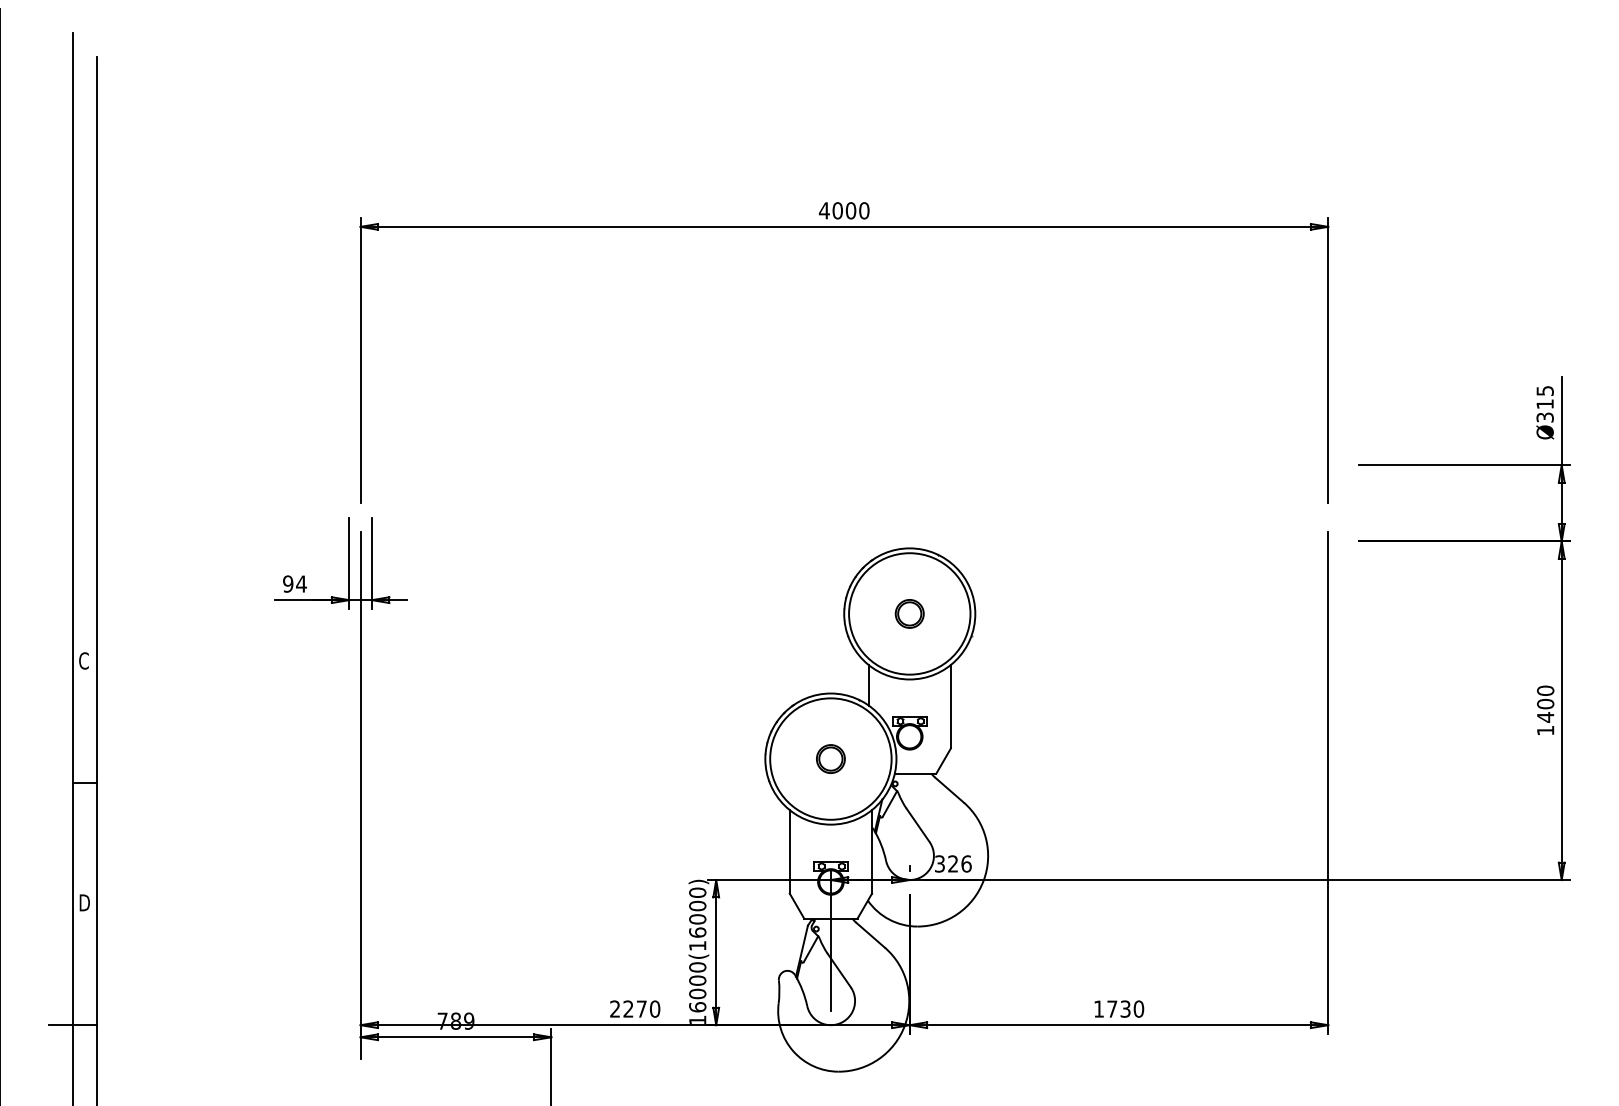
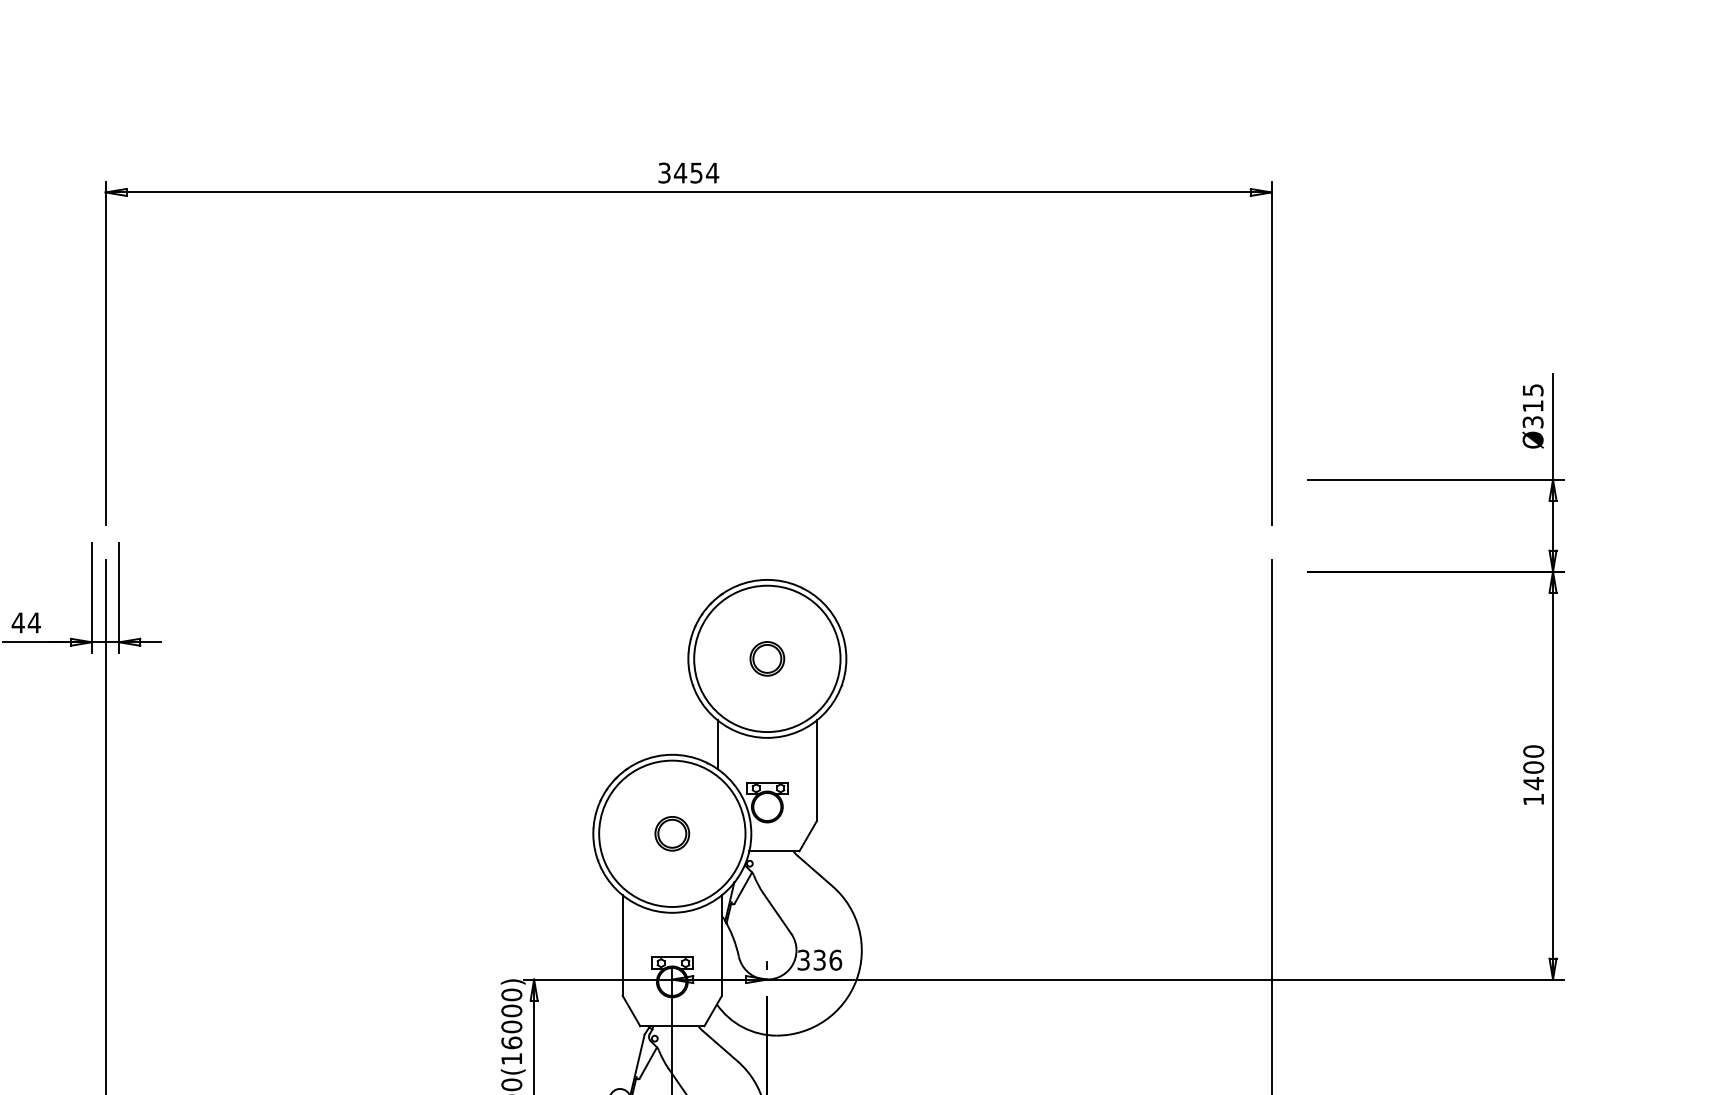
text: (843, 210) -> (687, 172), 4000 -> 3454
text: (287, 583) -> (17, 622), 94 -> 44
text: (953, 863) -> (820, 959), 326 -> 336

